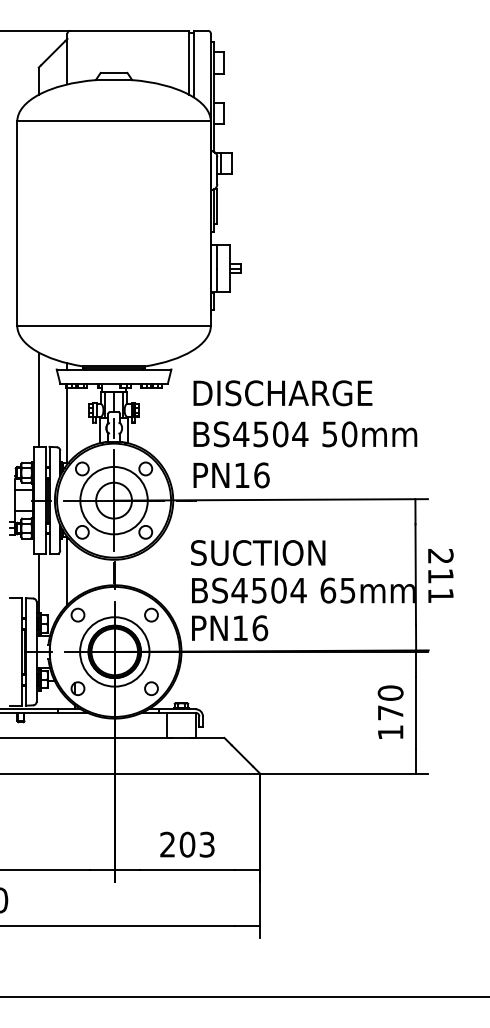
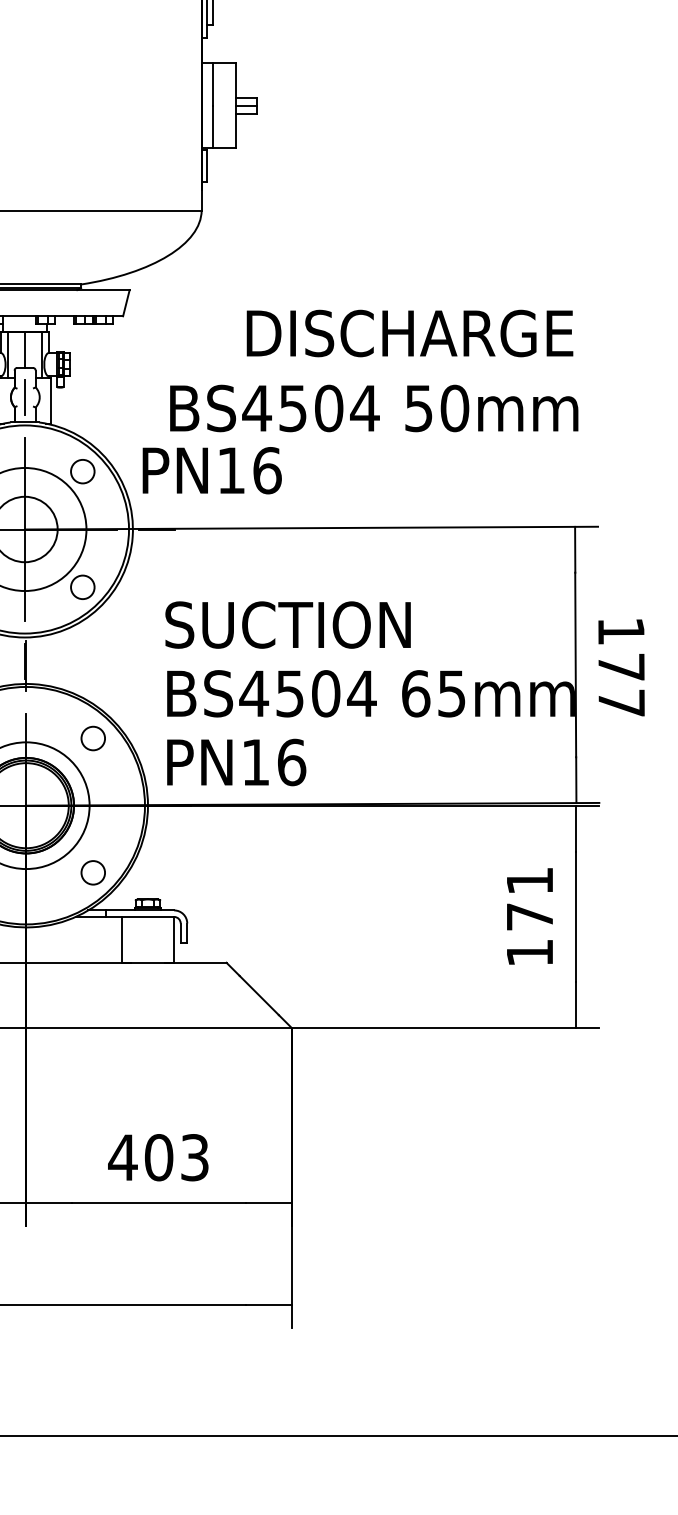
text: (282, 393) -> (409, 333), moved
text: (231, 475) -> (211, 470), moved
text: (440, 575) -> (620, 666), 211 -> 177
text: (390, 692) -> (529, 879), 170 -> 171
text: (167, 844) -> (122, 1157), 203 -> 403

